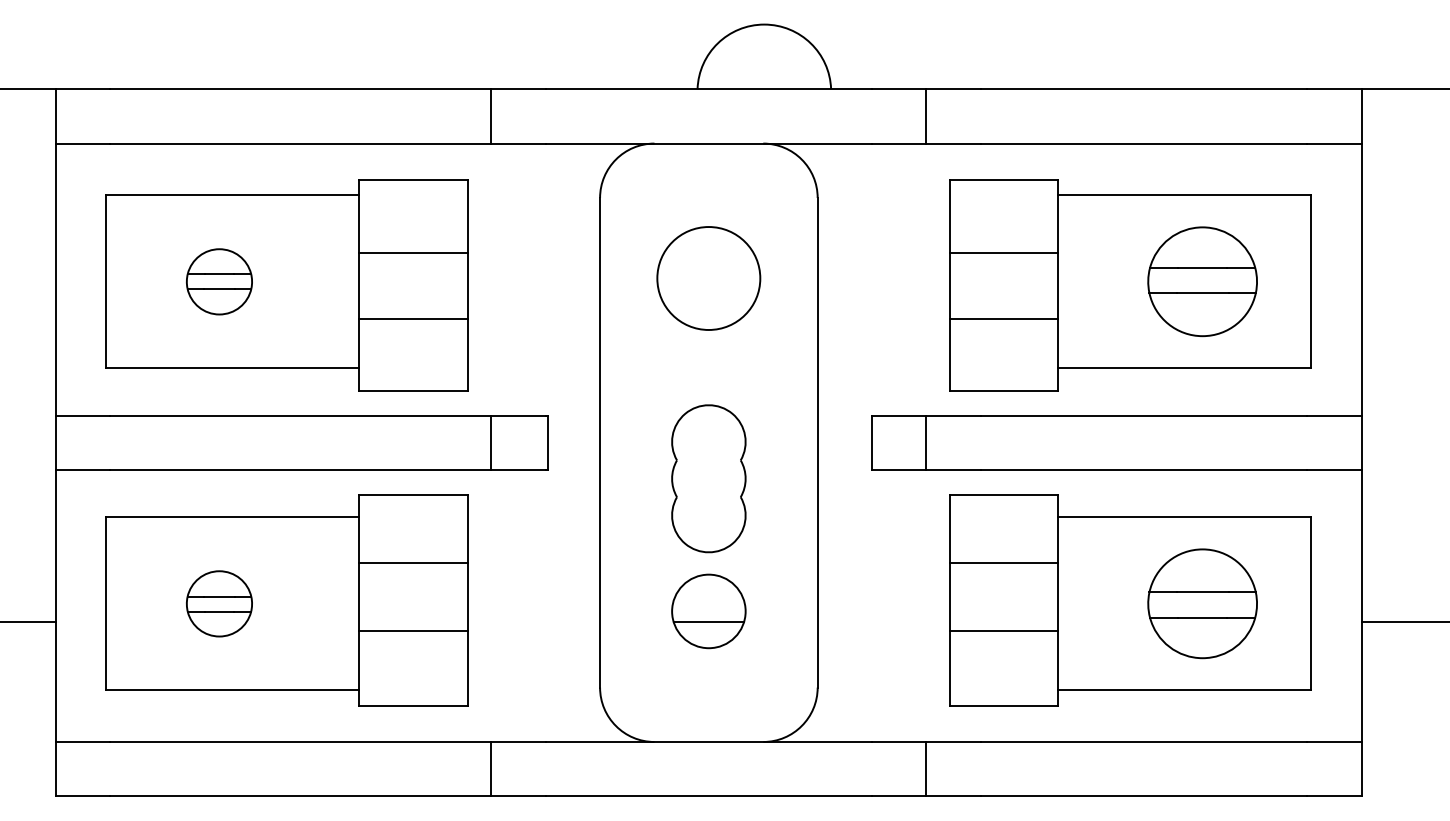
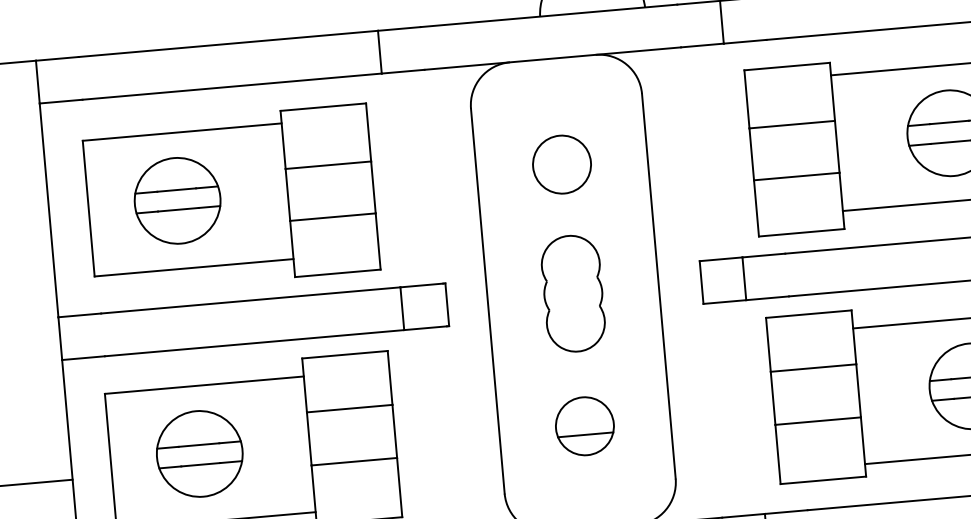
circle: (708, 278) -> (561, 164), size x0.71
part: (219, 281) -> (177, 200), size x1.67
part: (708, 478) -> (573, 293), moved
part: (219, 603) -> (199, 453), size x1.67

